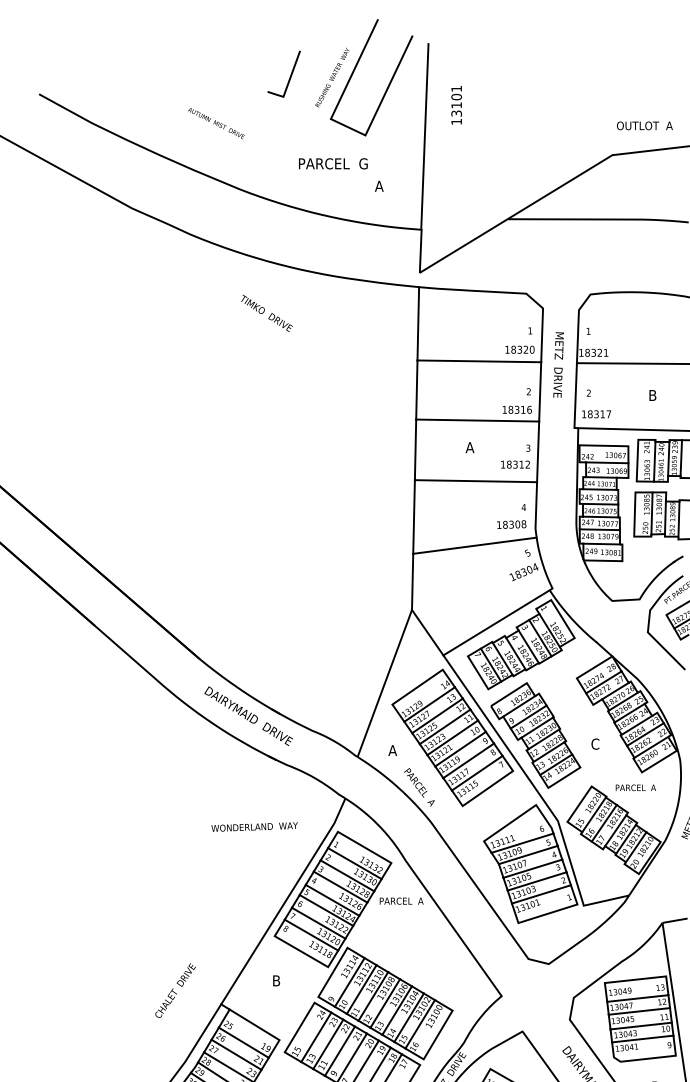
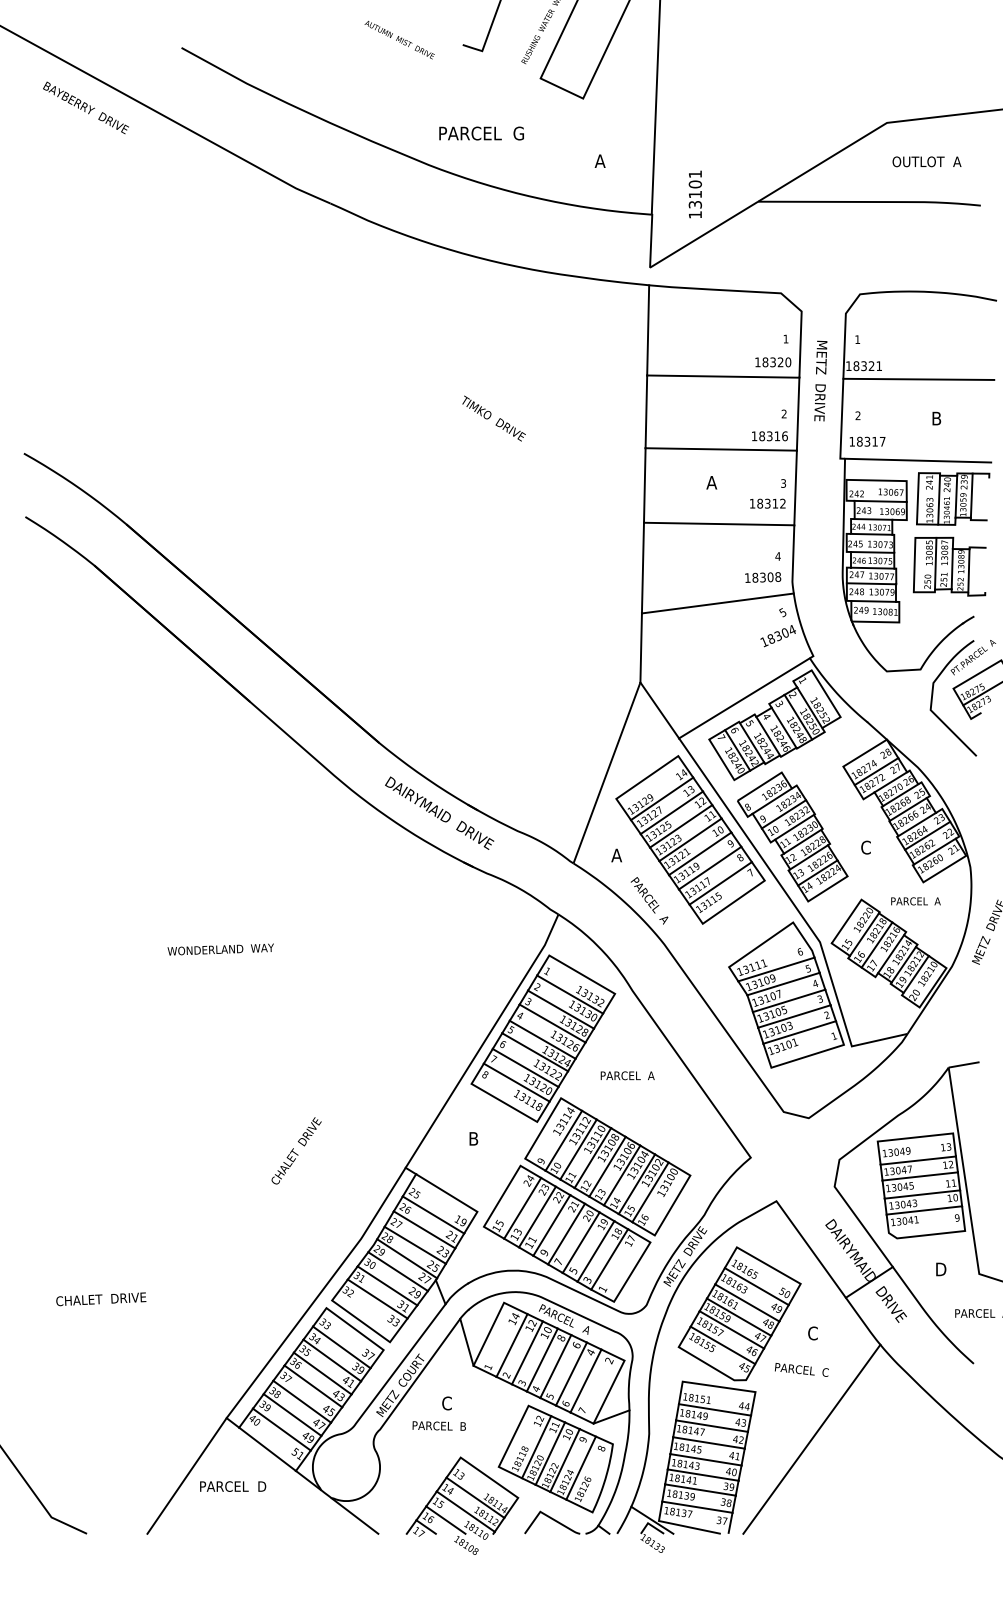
text: (455, 105) -> (694, 194), moved
text: (216, 123) -> (399, 39), moved
text: (644, 125) -> (926, 161), moved
text: (333, 163) -> (481, 133), moved
text: (266, 313) -> (493, 418), moved
text: (254, 826) -> (220, 949), moved
text: (401, 900) -> (627, 1075), moved
text: (175, 990) -> (296, 1150), moved

